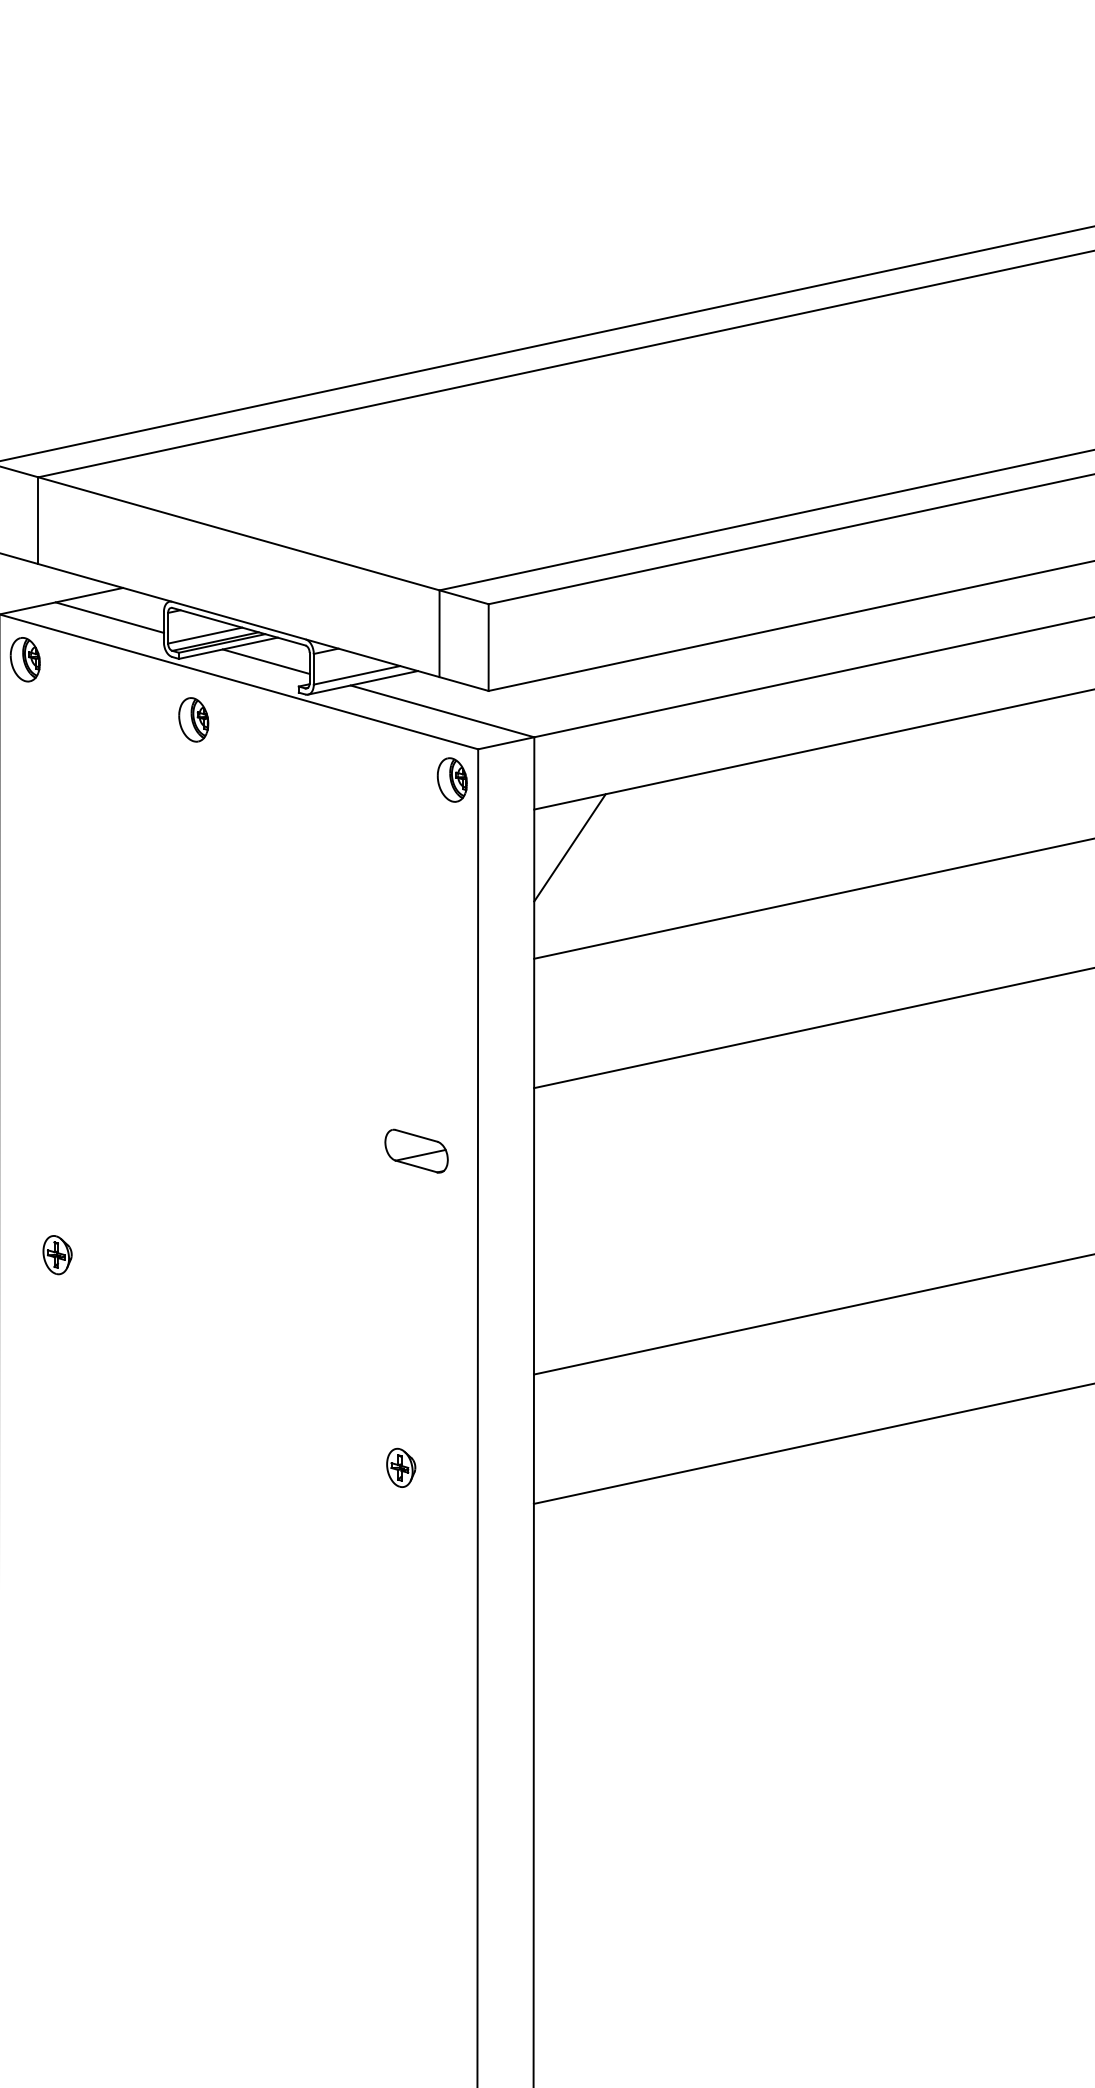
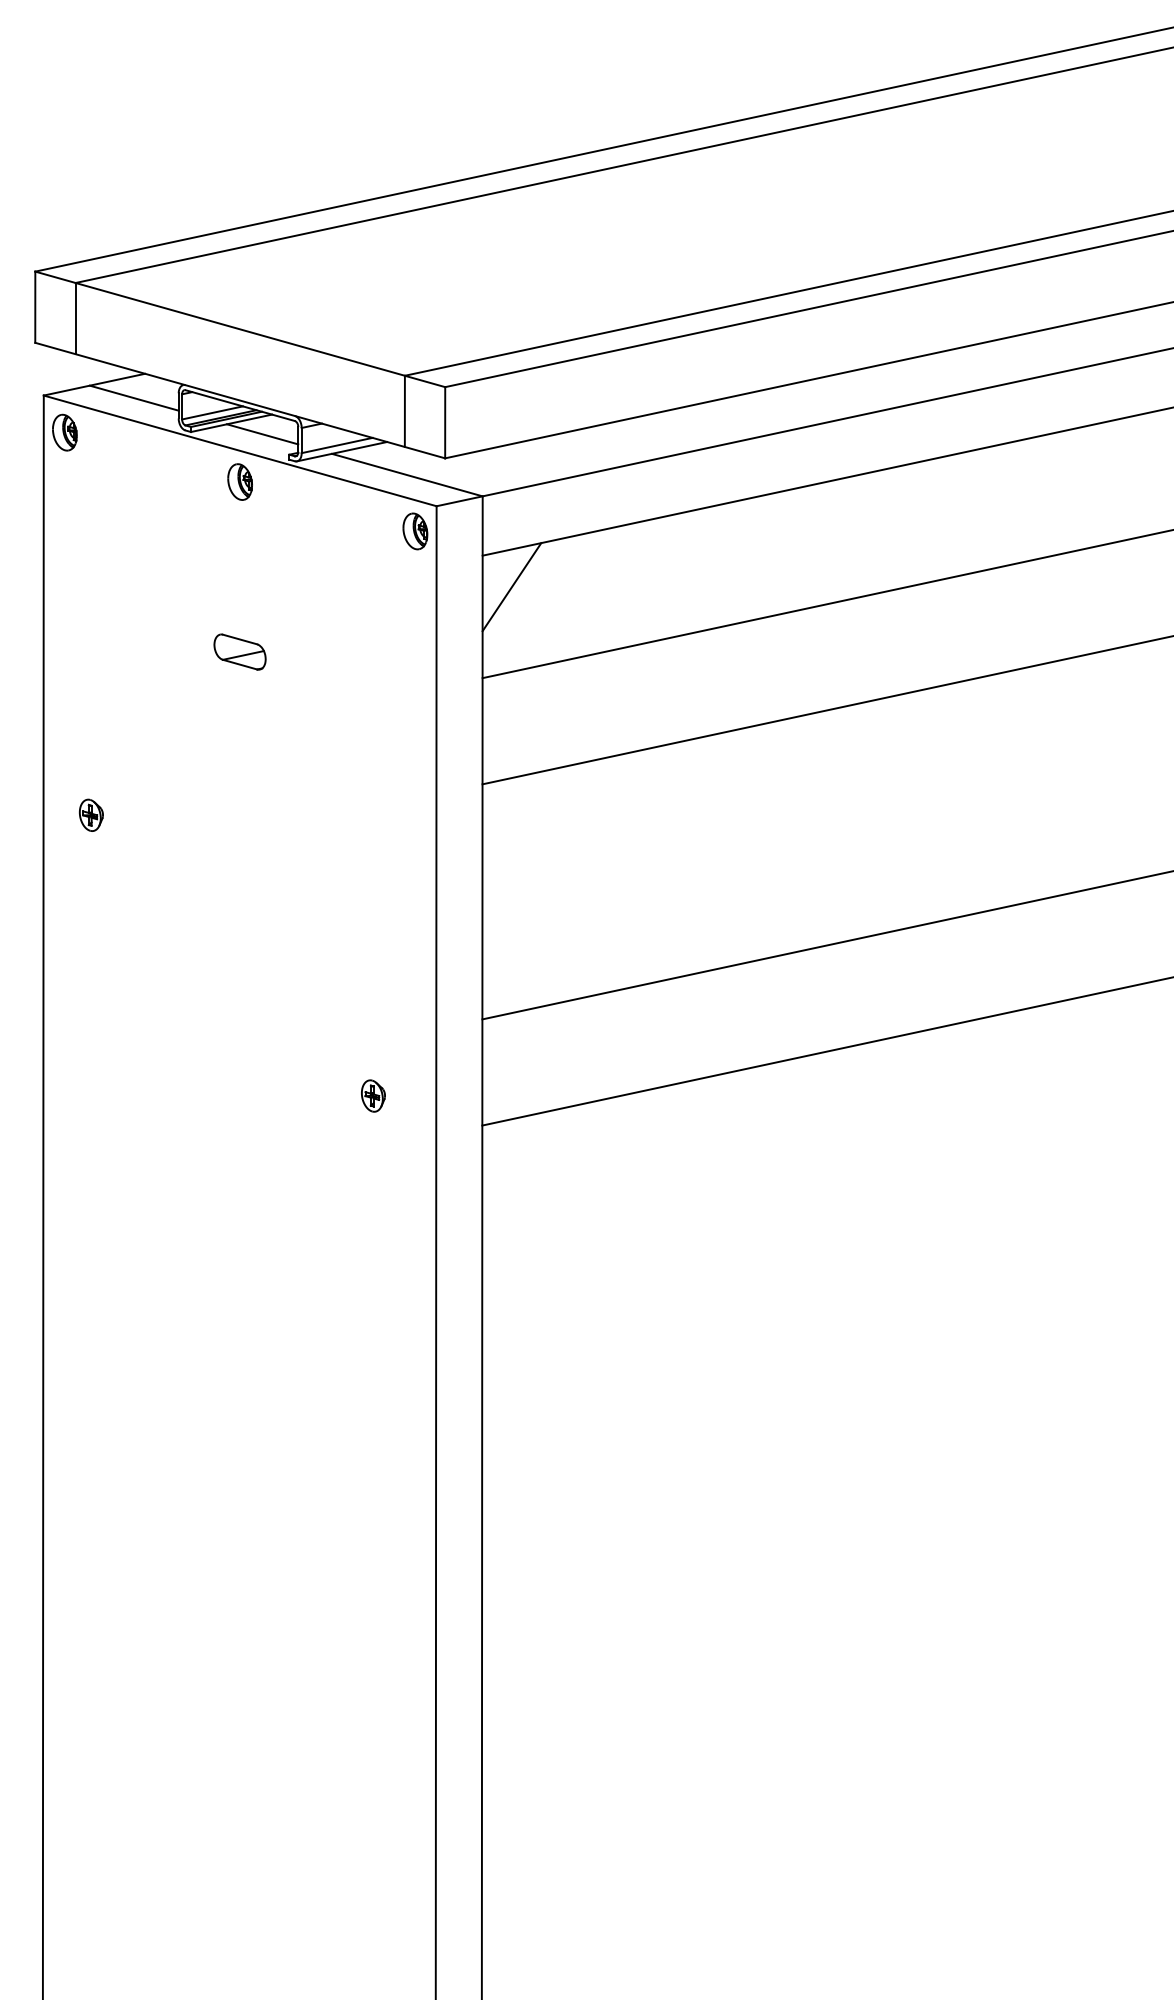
part: (192, 719) -> (239, 481), moved
part: (415, 1150) -> (239, 651), moved
part: (56, 1254) -> (90, 814), moved

